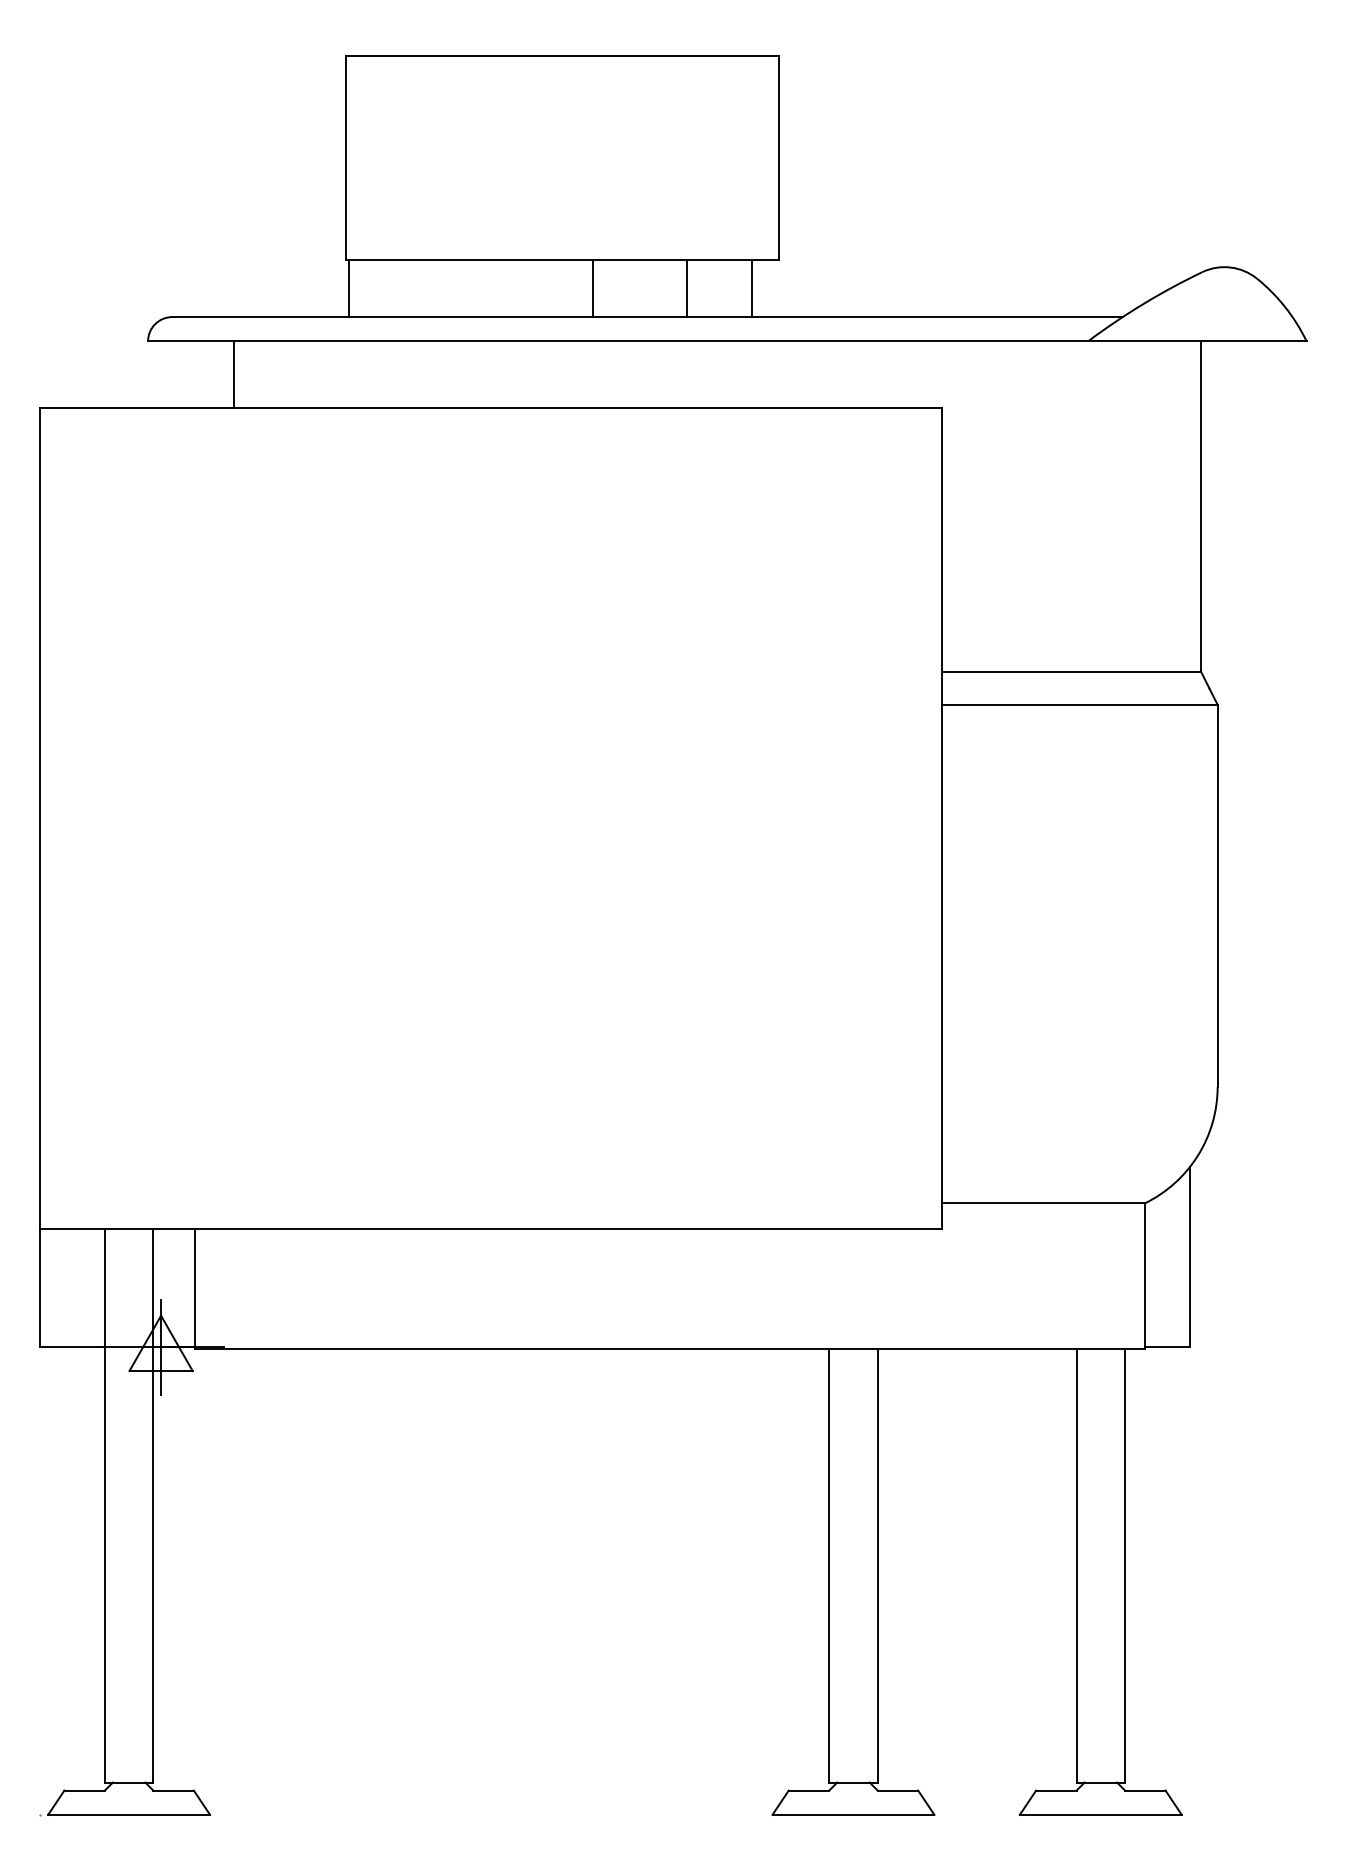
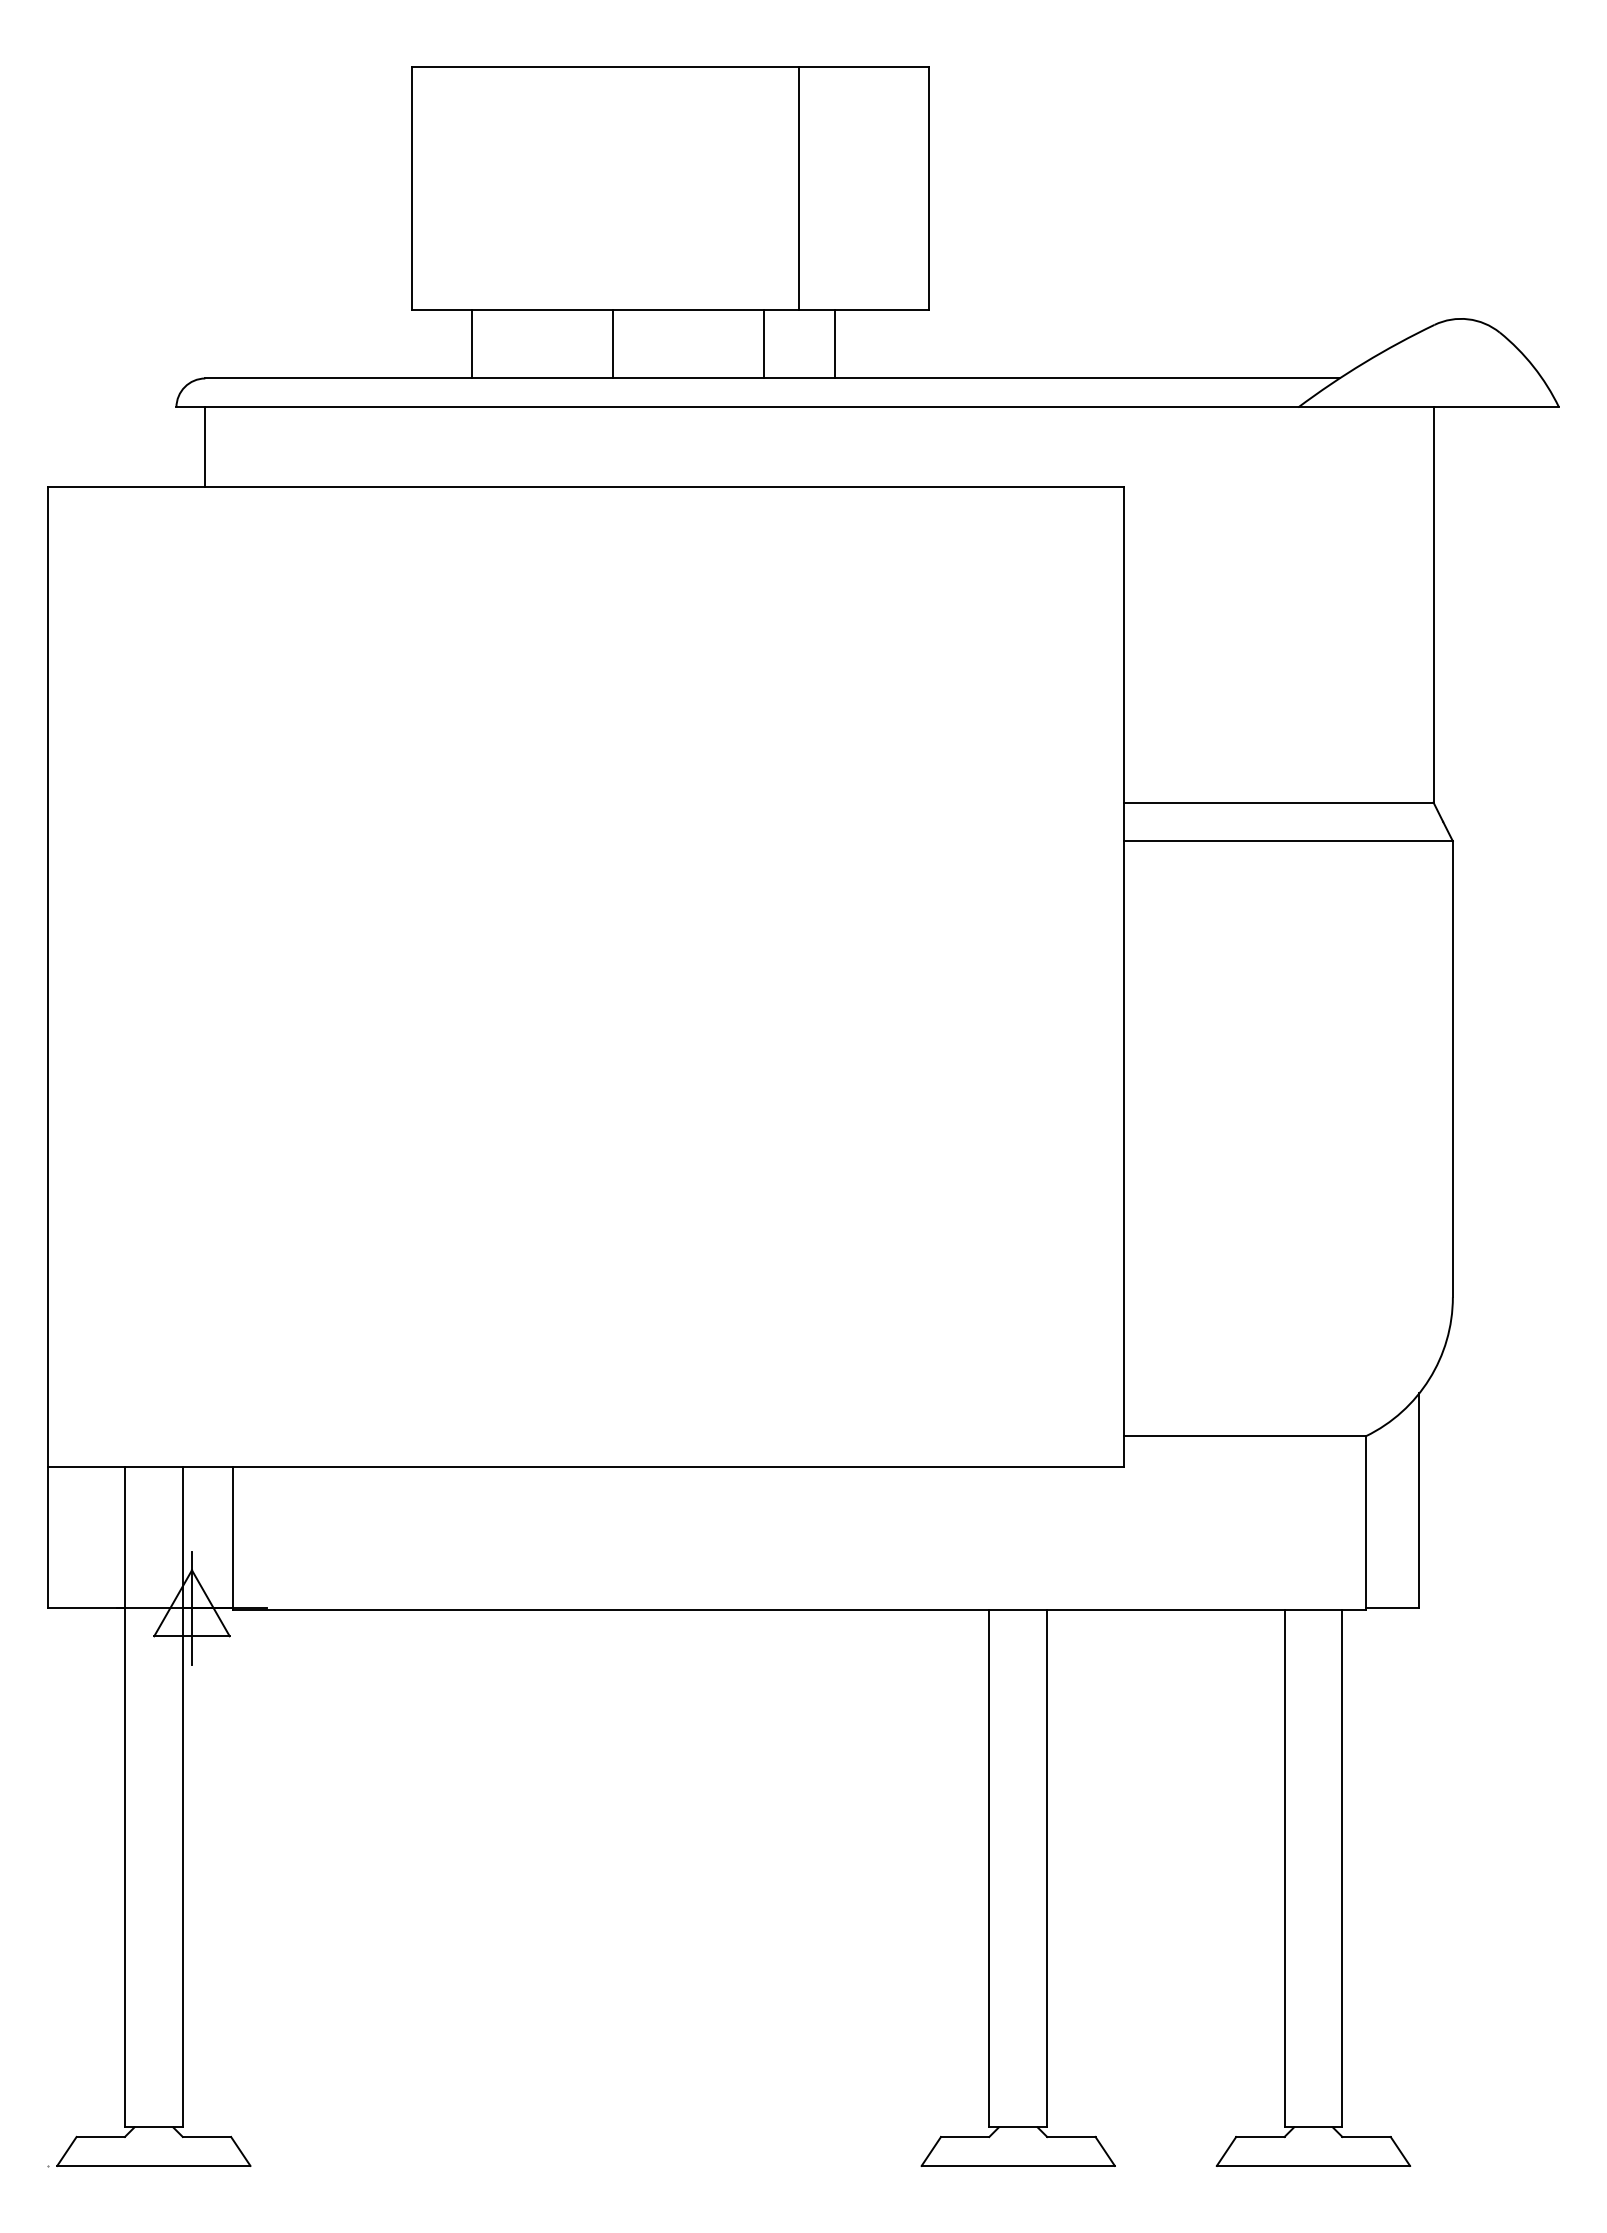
line: (670, 157) -> (799, 188), added
line: (349, 288) -> (471, 344), moved
line: (592, 288) -> (612, 344), moved
line: (687, 288) -> (764, 344), moved
line: (751, 288) -> (834, 344), moved
line: (234, 374) -> (205, 447), moved

